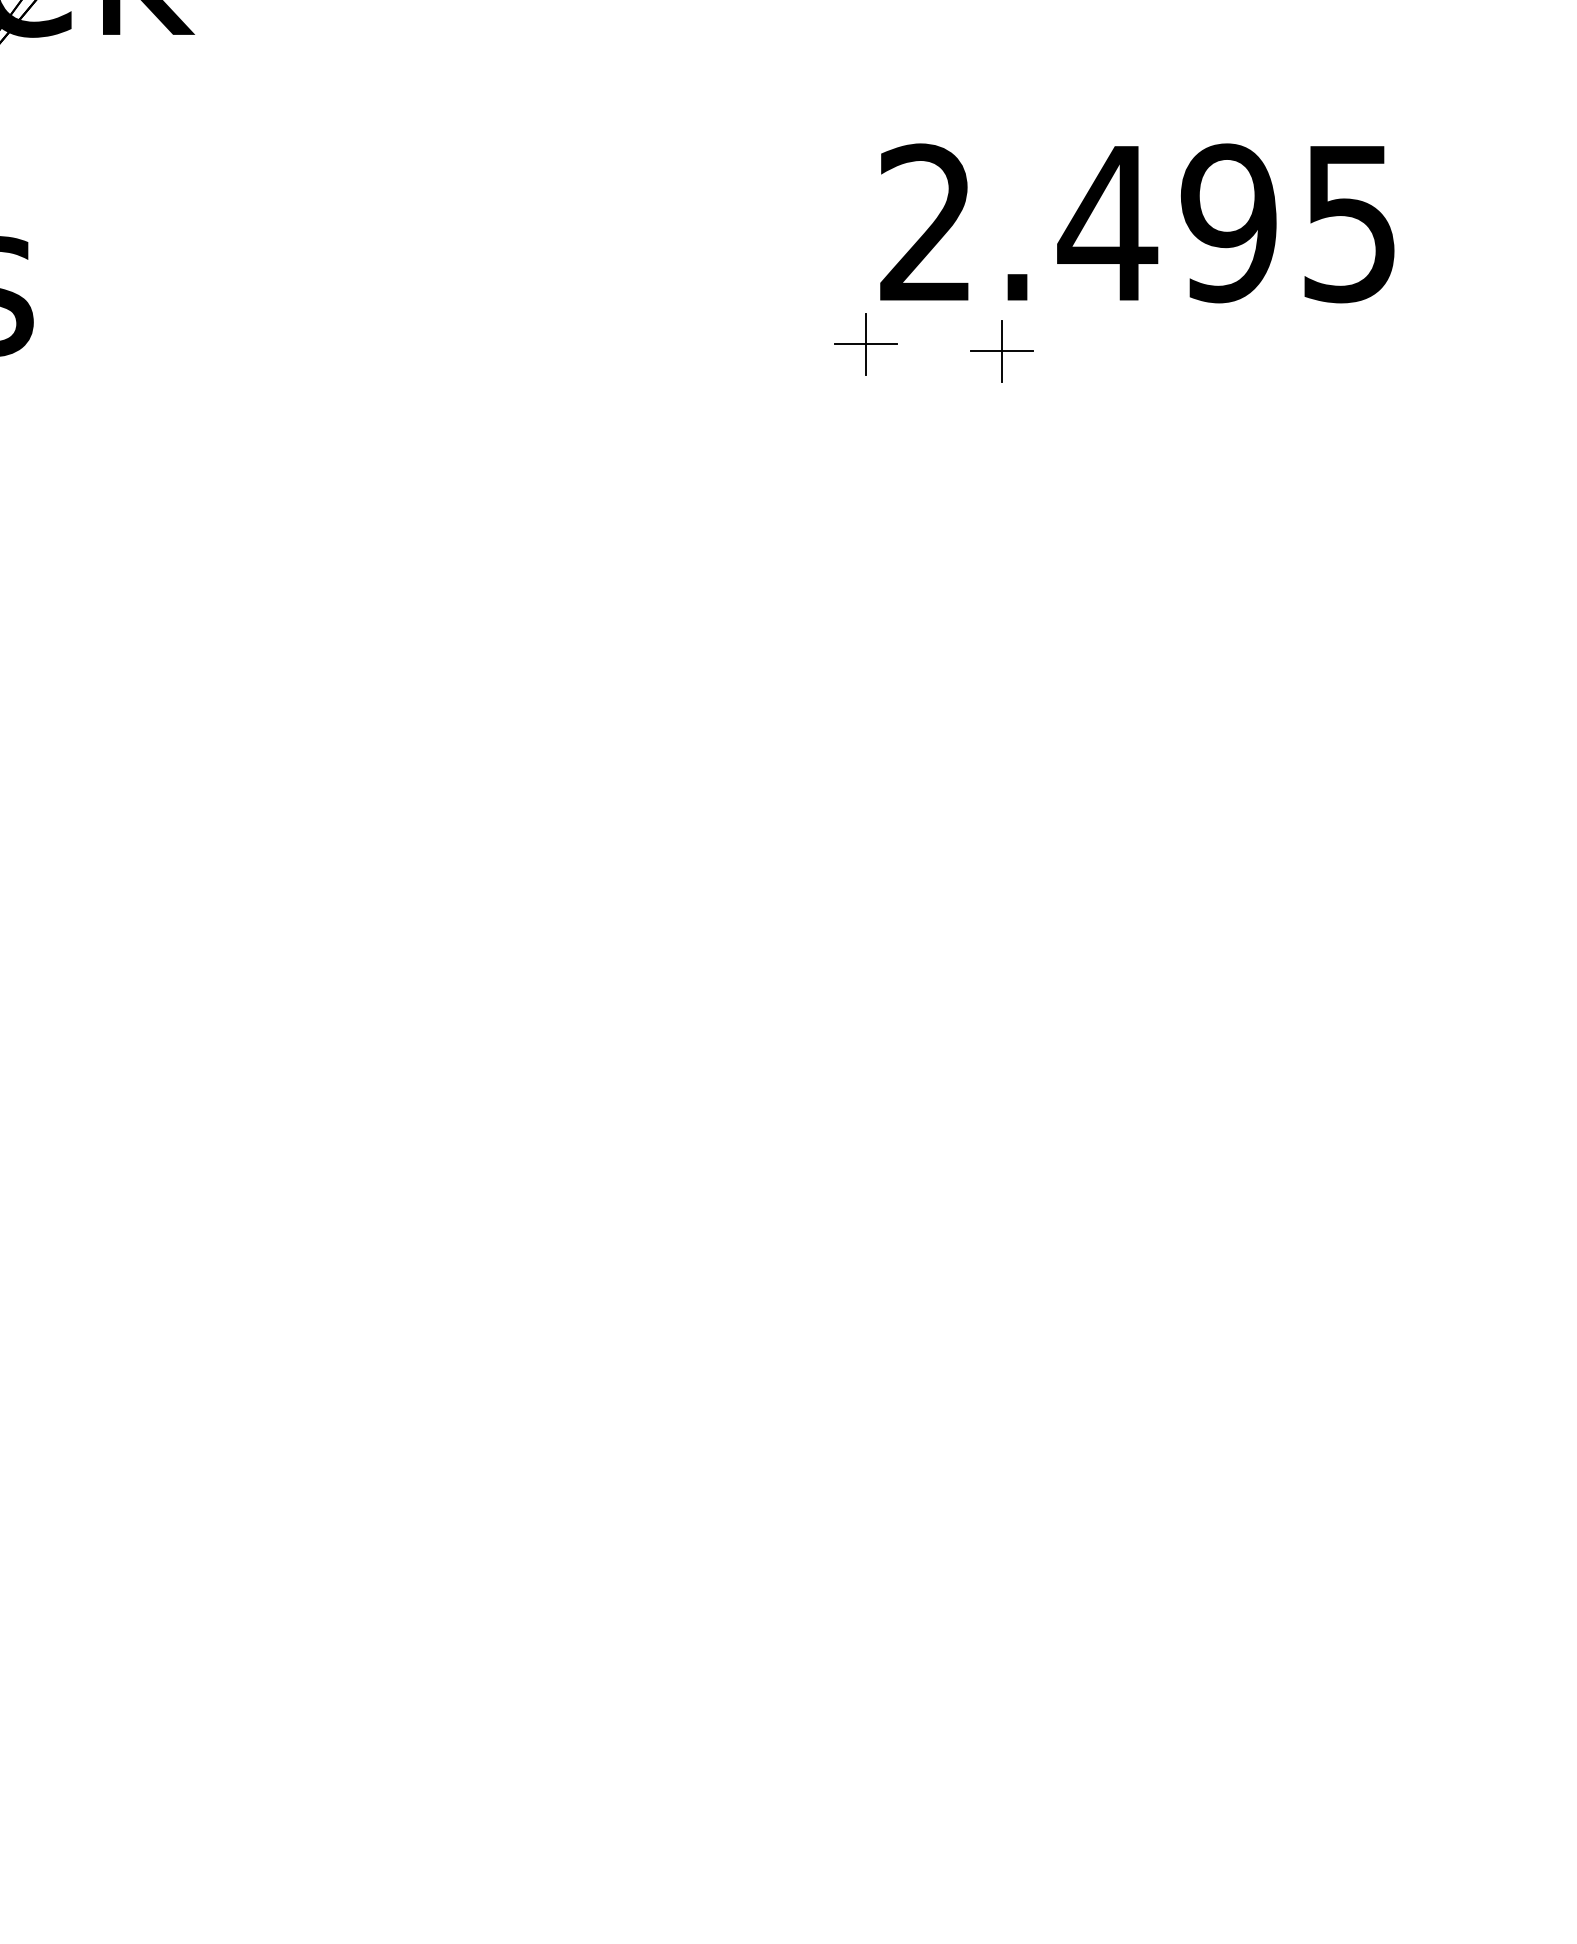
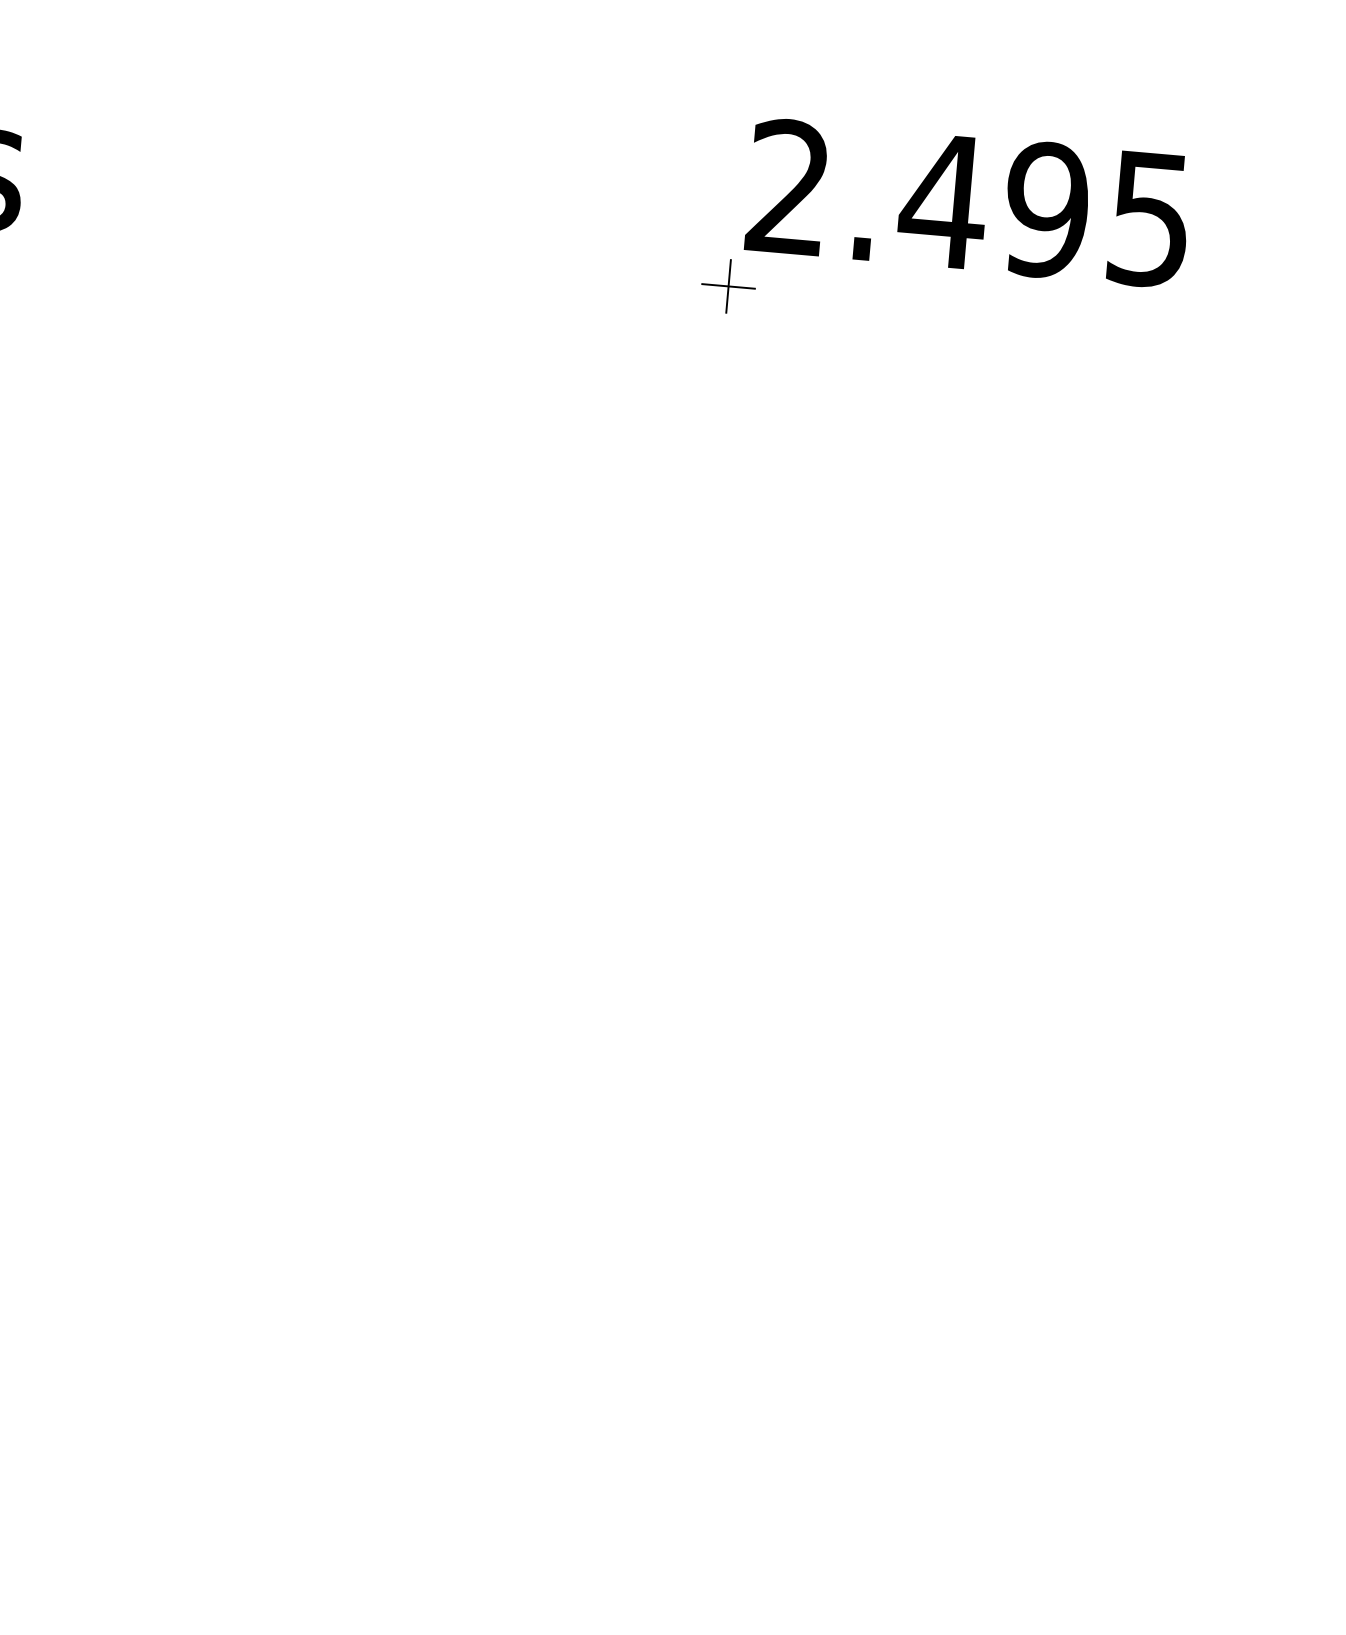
part: (1001, 351) -> (843, 302), removed

